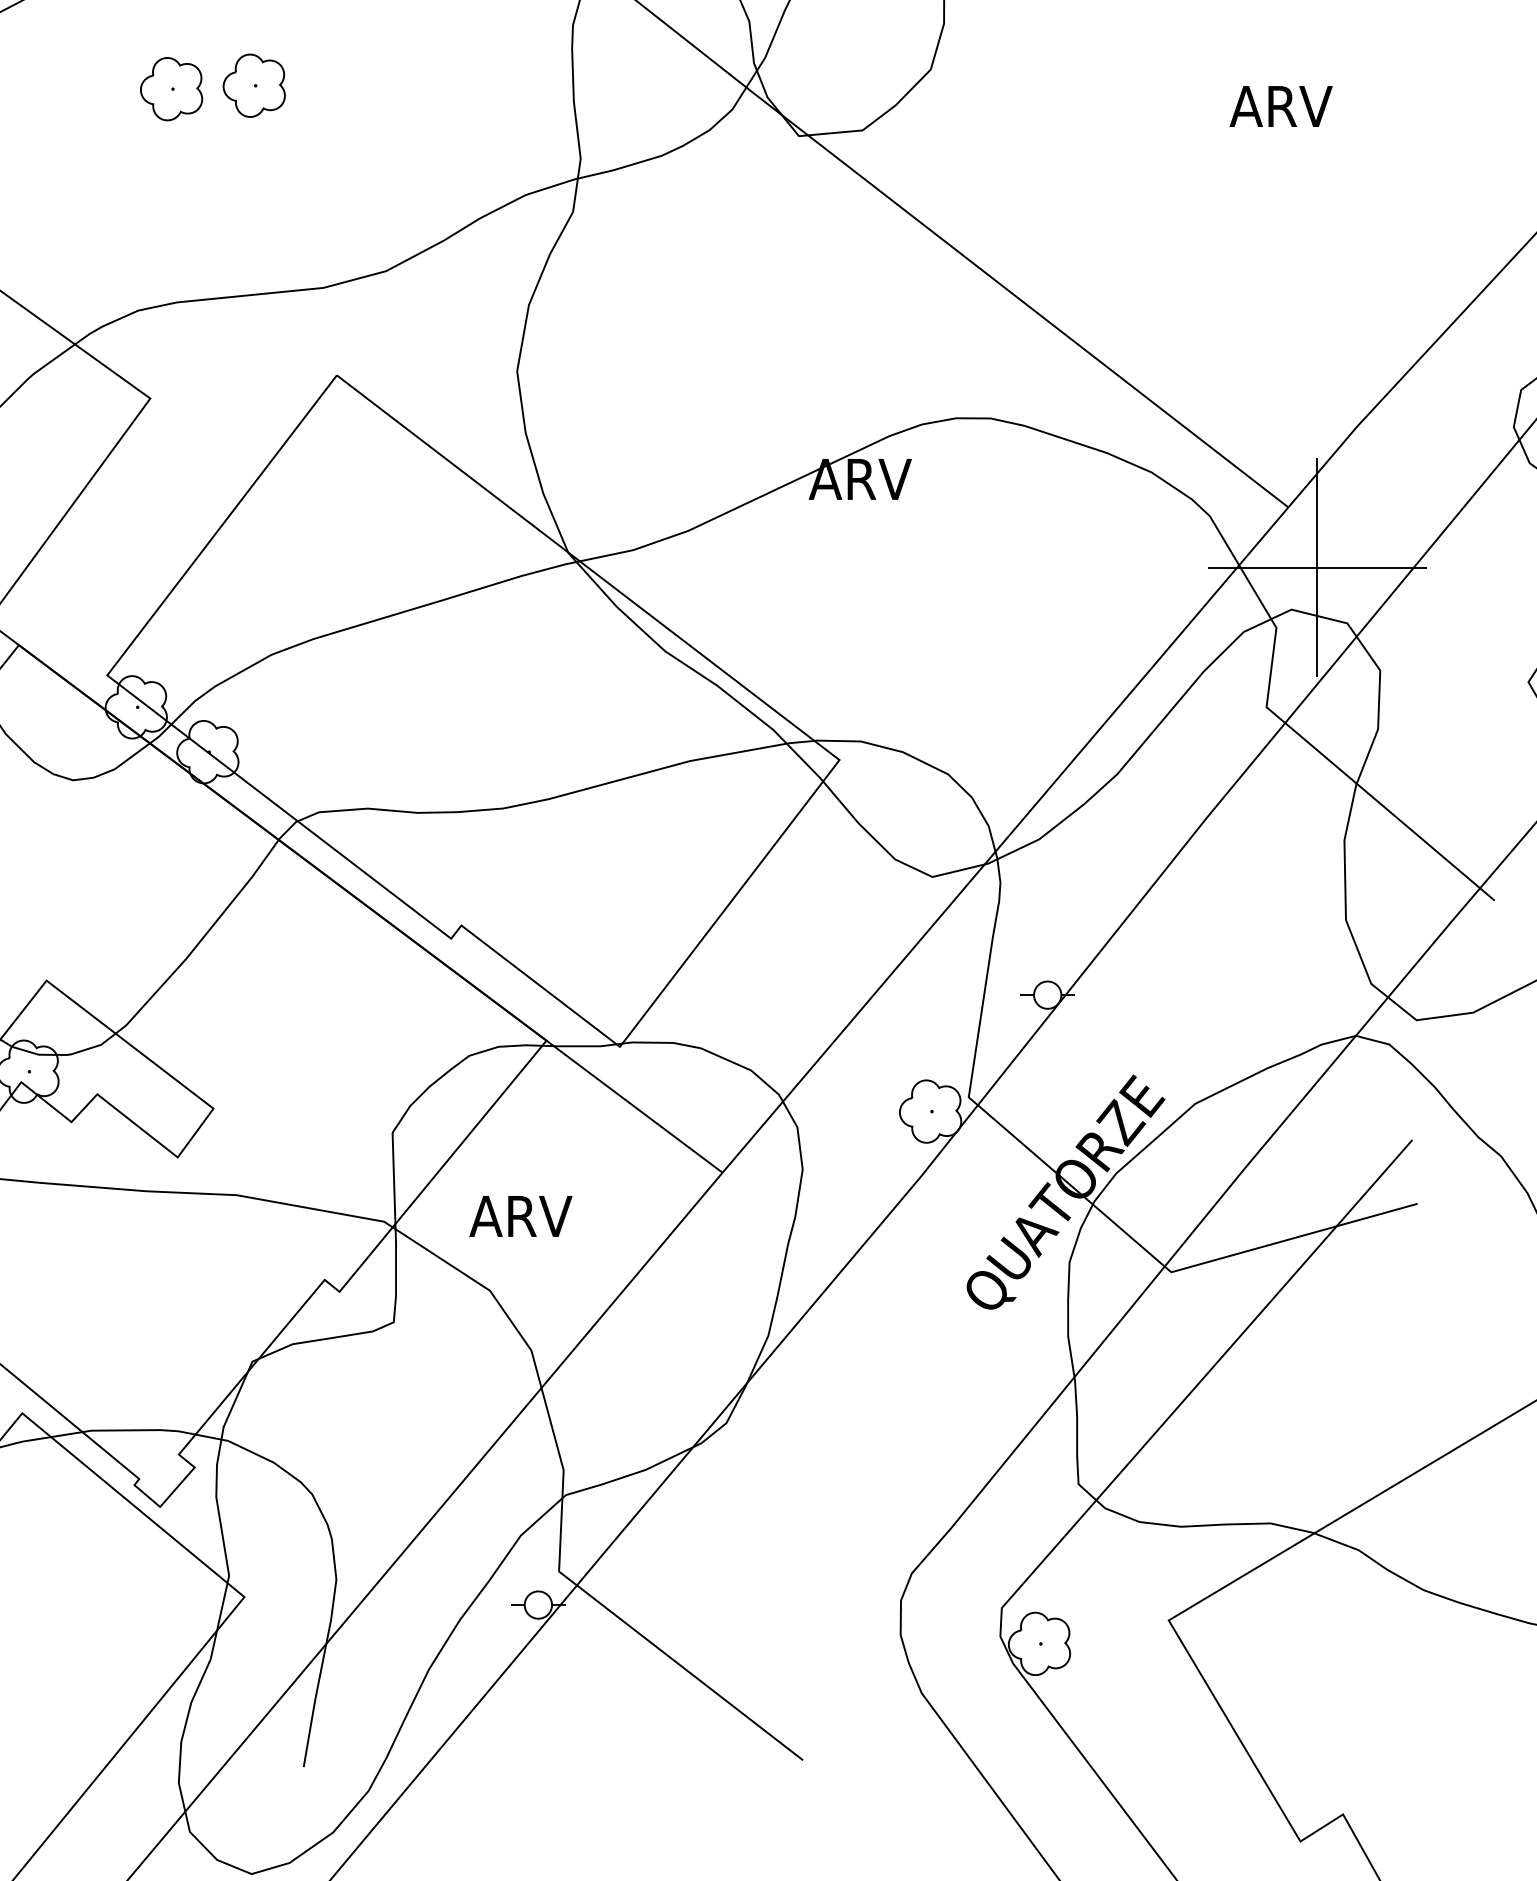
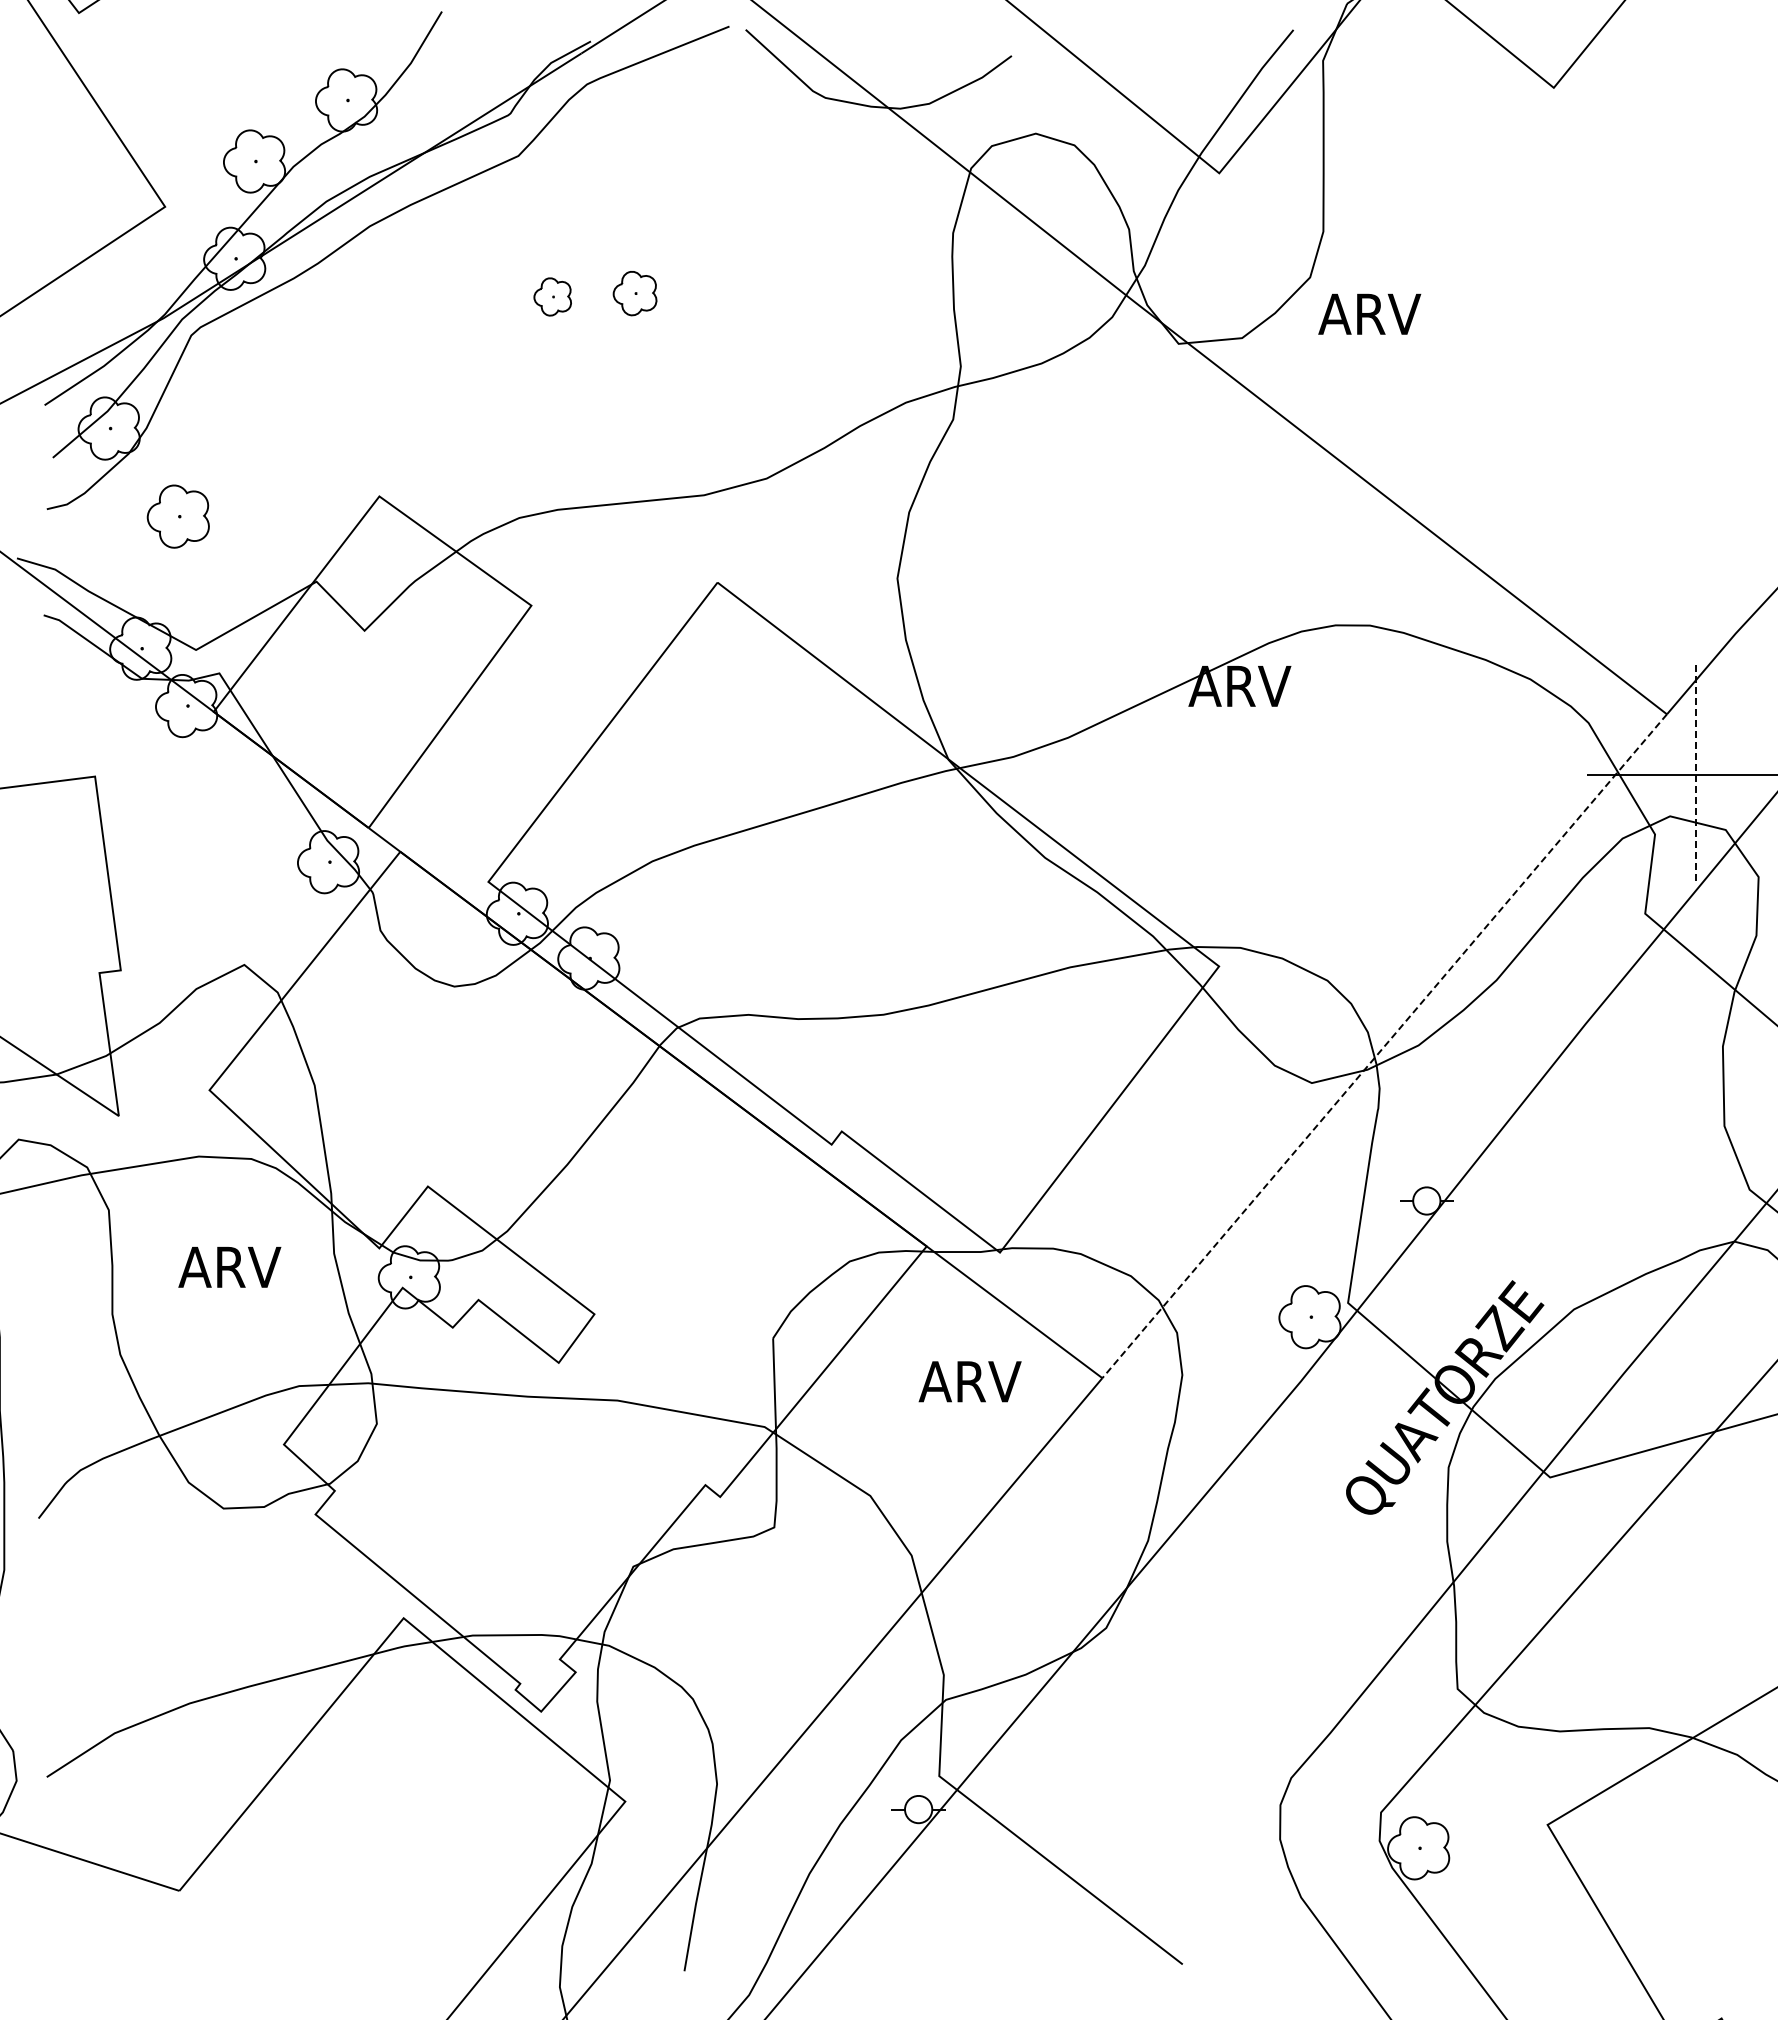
part: (253, 85) -> (634, 293), size x0.7
part: (171, 88) -> (552, 296), size x0.6
text: (1280, 105) -> (1369, 313), moved
line: (1316, 568) -> (1695, 775), solid -> dashed
line: (1005, 840) -> (1384, 1046), solid -> dashed
text: (520, 1216) -> (969, 1381), moved

